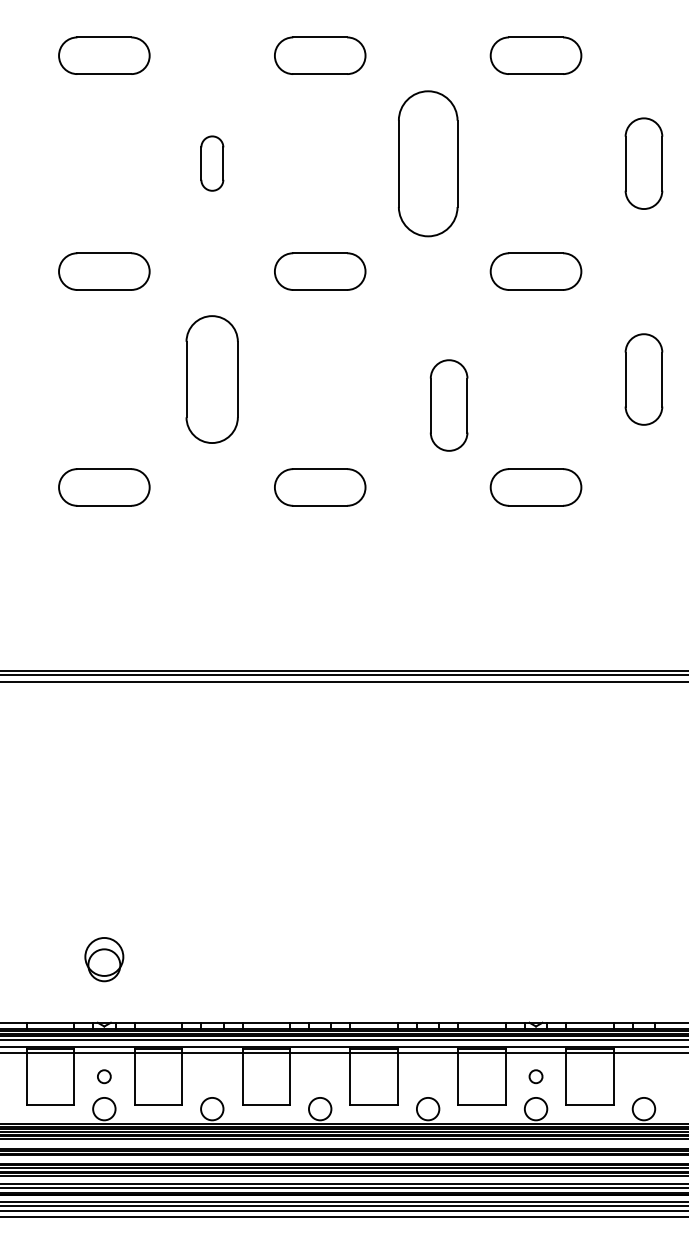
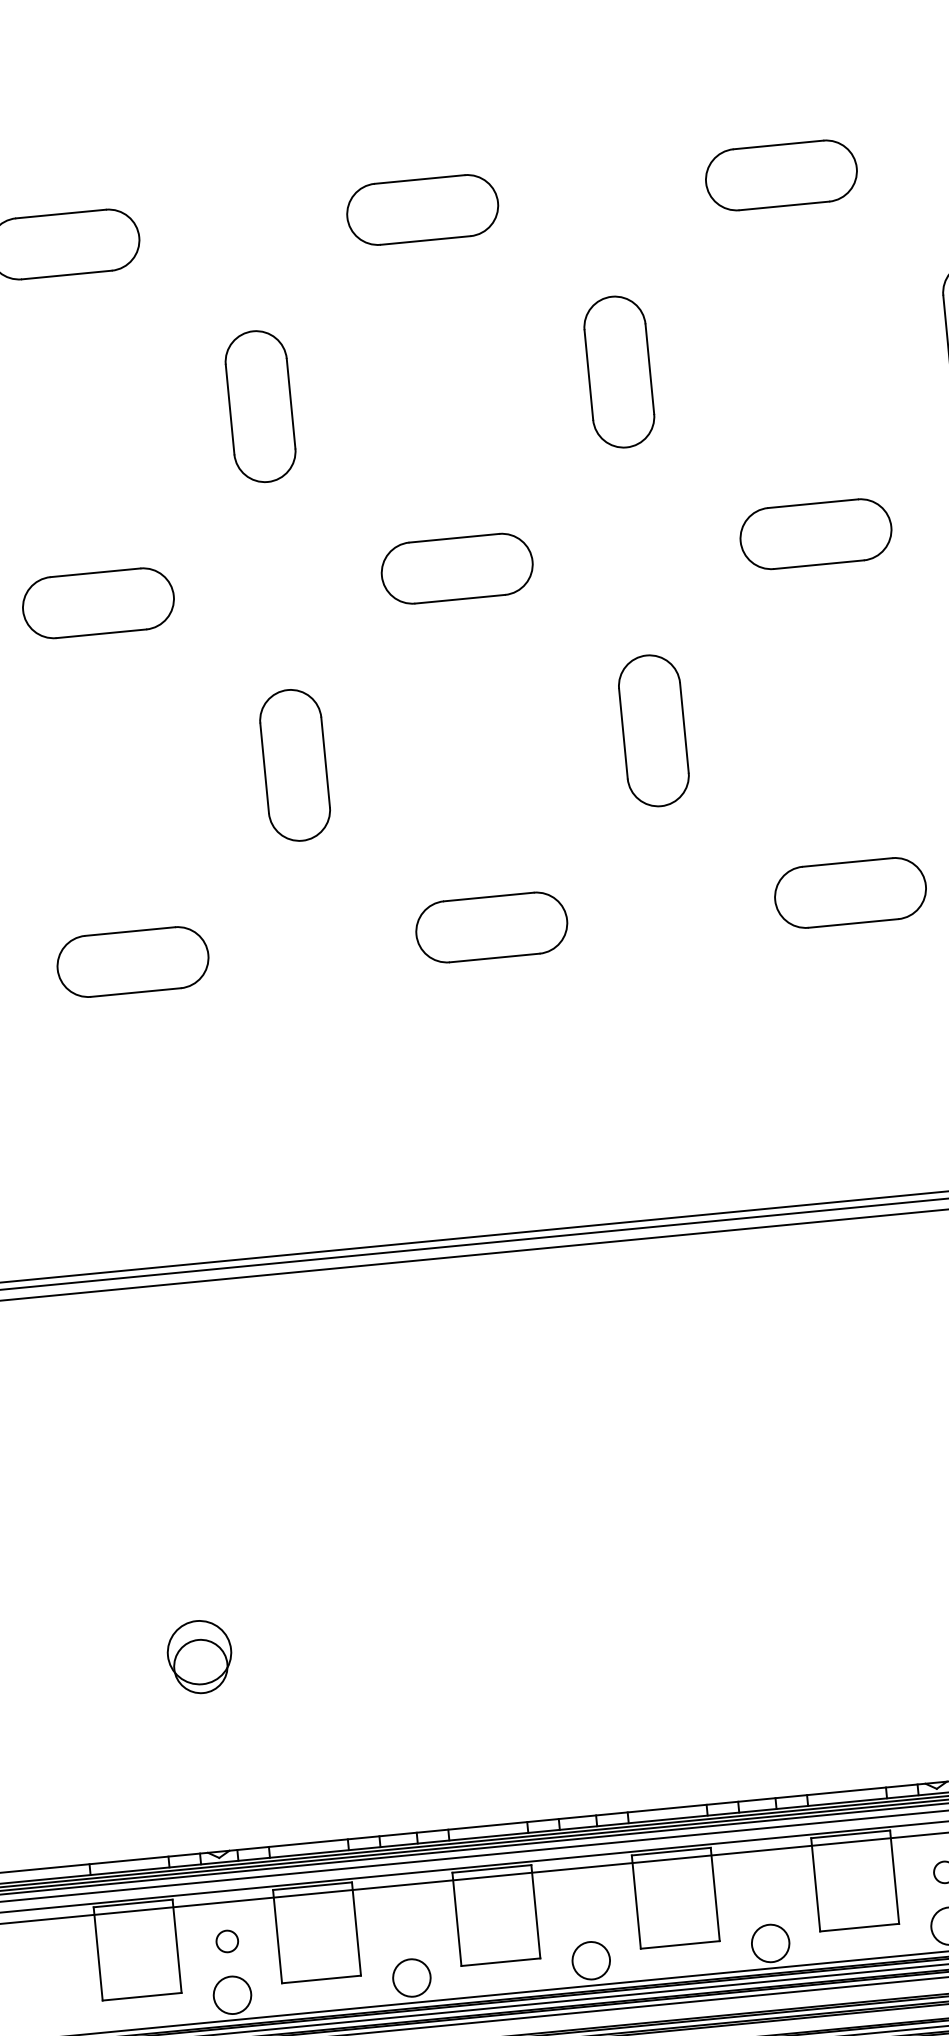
part: (212, 163) -> (260, 406), size x1.67
part: (427, 163) -> (618, 371), size x0.62
part: (212, 379) -> (295, 765), size x0.71
part: (448, 405) -> (652, 730), moved
part: (104, 959) -> (200, 1656), moved

